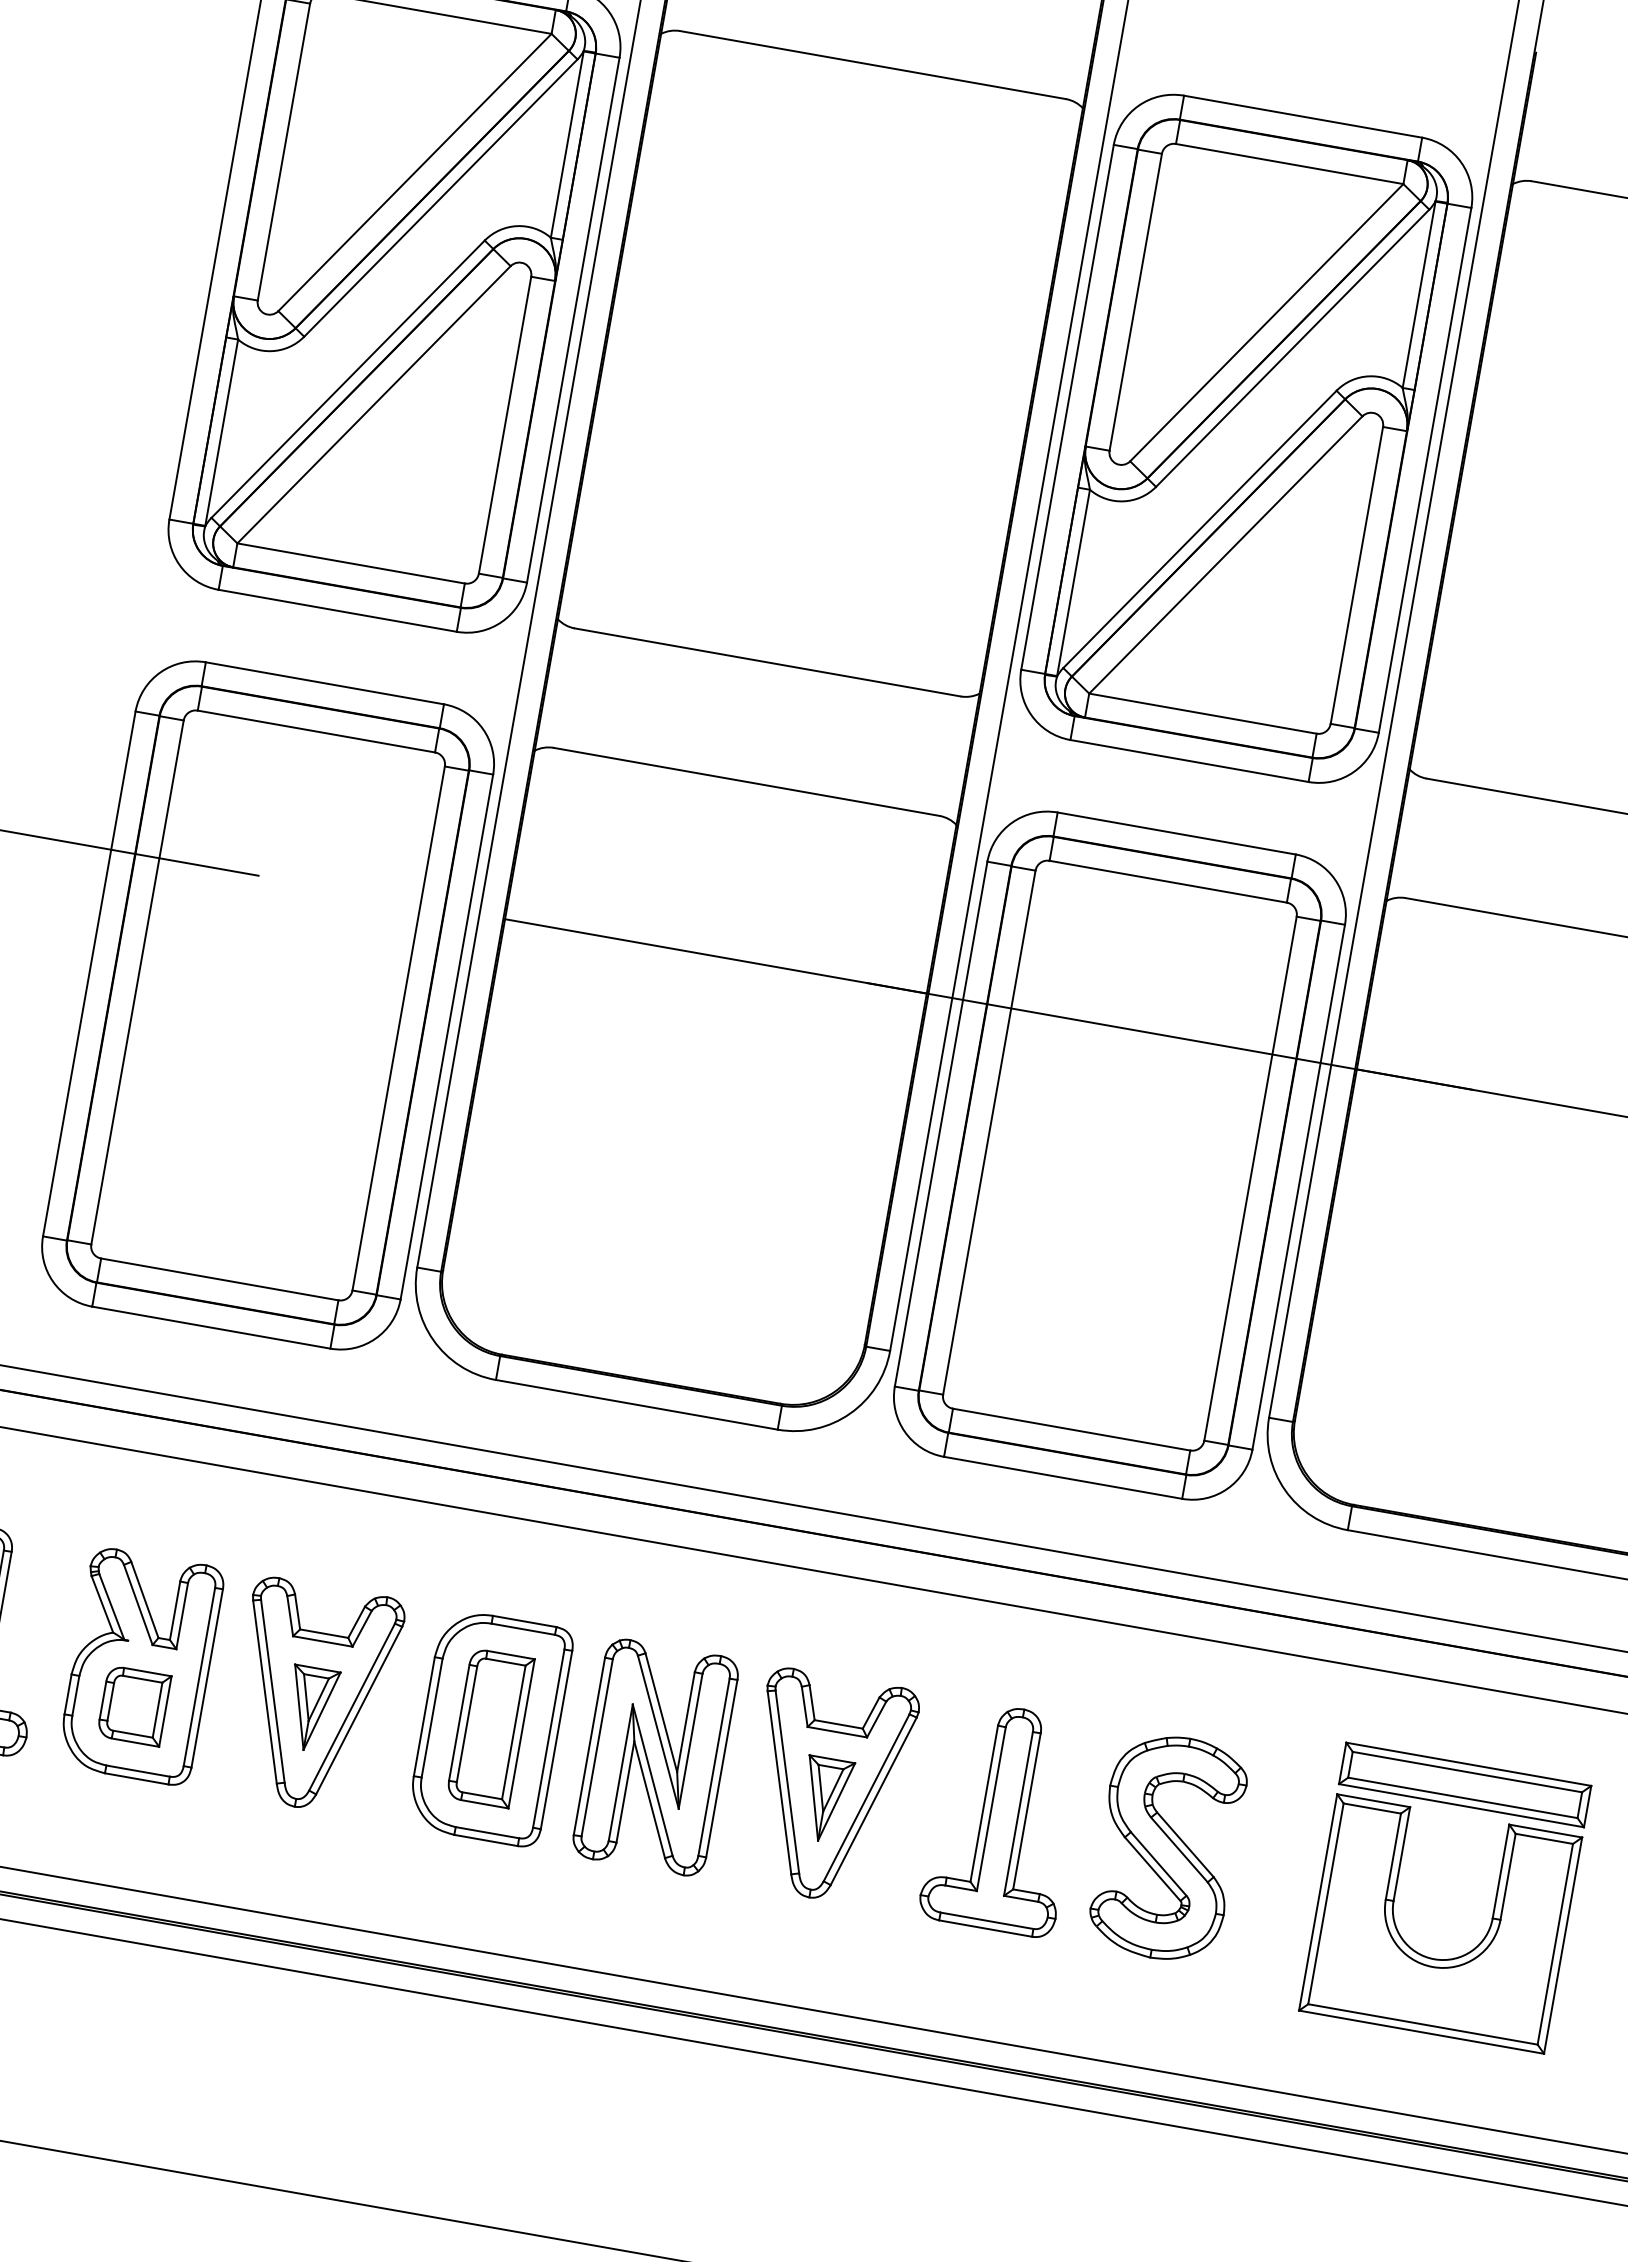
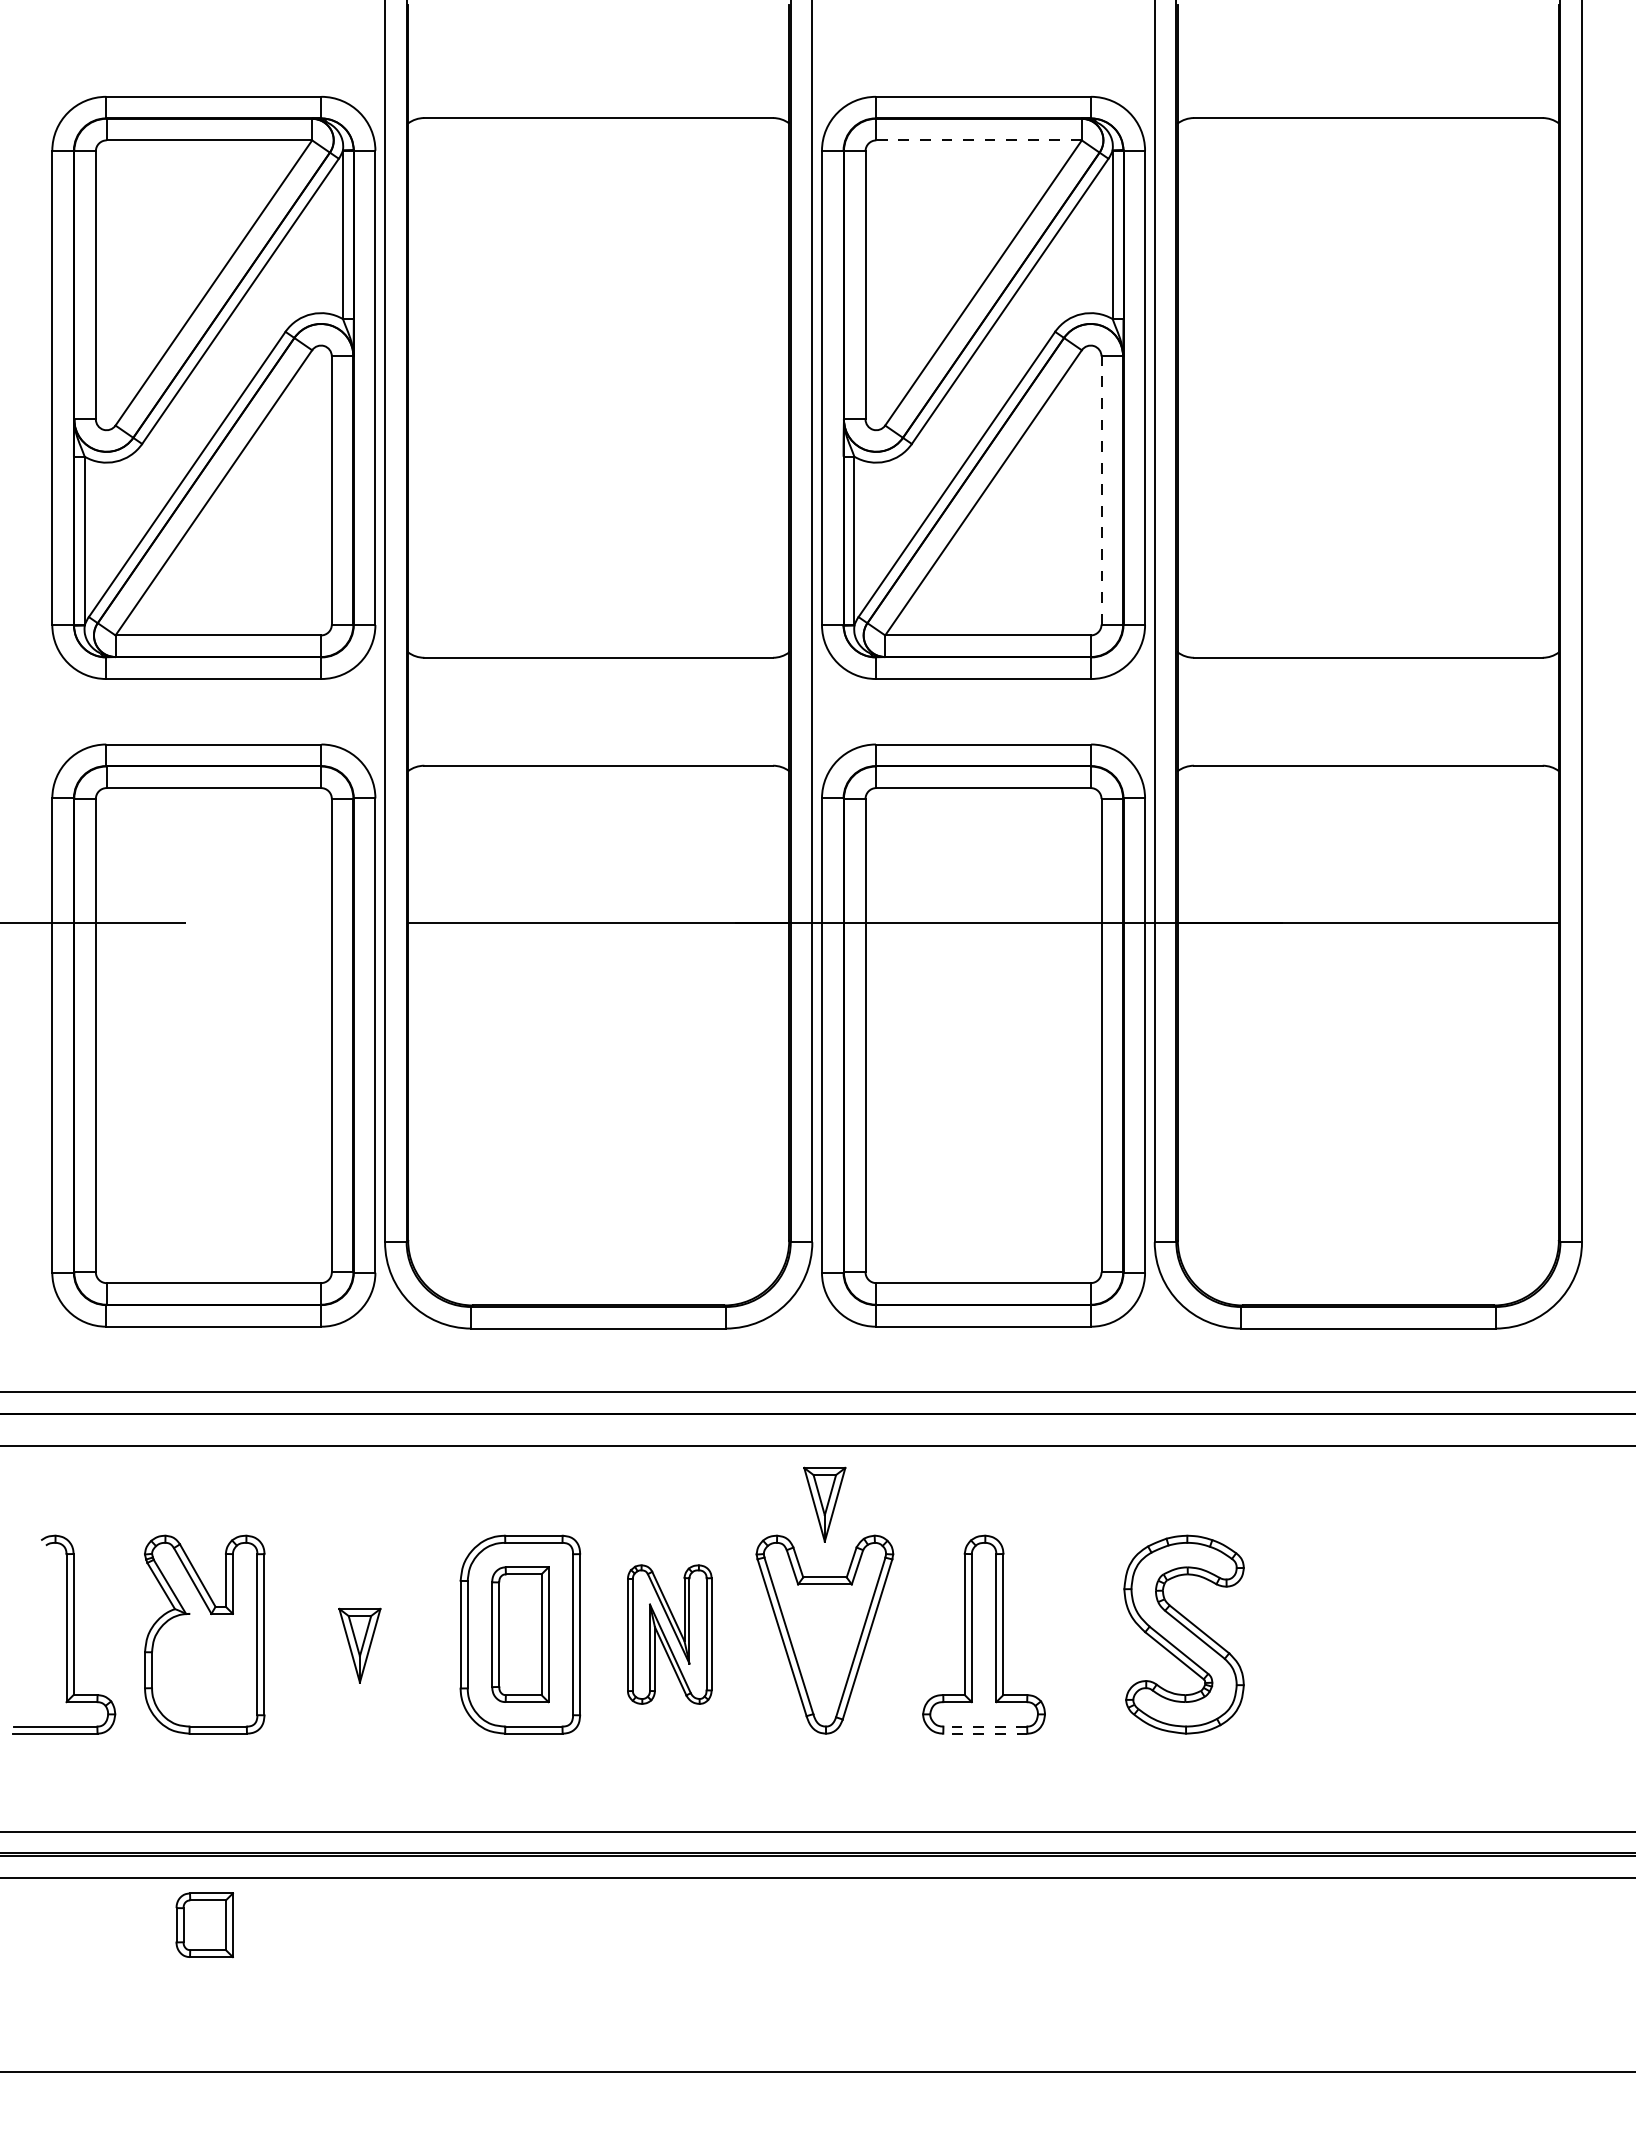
line: (1290, 164) -> (979, 140), solid -> dashed
line: (1356, 575) -> (1101, 490), solid -> dashed
part: (312, 1696) -> (359, 1634), removed
part: (133, 1706) -> (204, 1925), moved
part: (655, 1757) -> (669, 1634), size x0.7
part: (824, 1799) -> (824, 1504), moved
part: (1166, 1847) -> (1183, 1634), moved
part: (1396, 1890) -> (1339, 1636), removed
line: (987, 1920) -> (985, 1726), solid -> dashed
line: (984, 1928) -> (984, 1733), solid -> dashed

